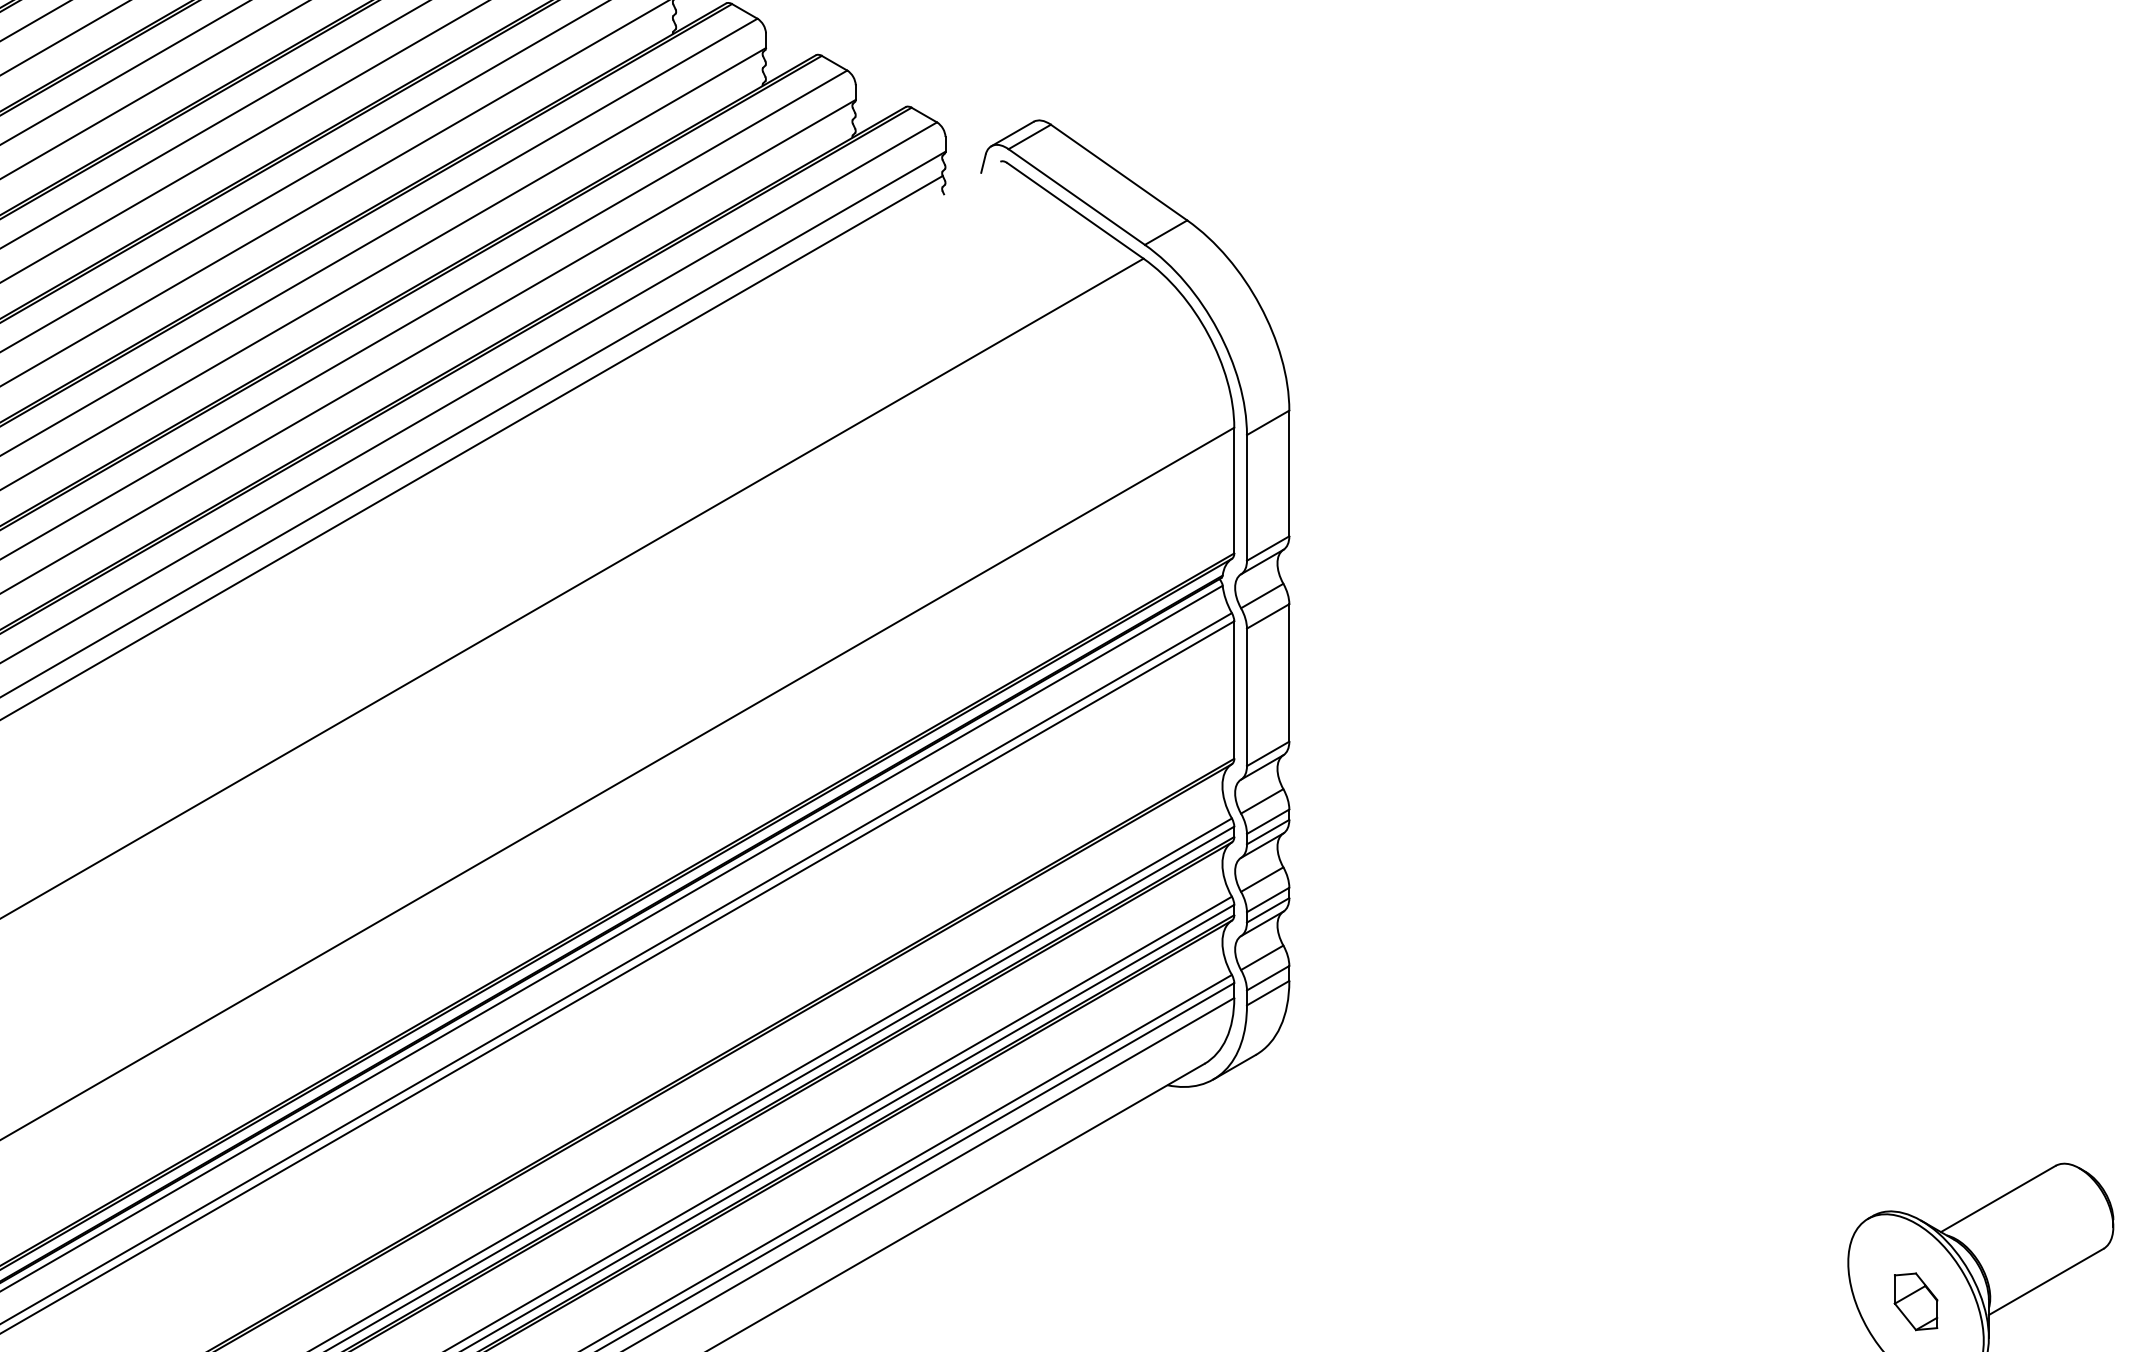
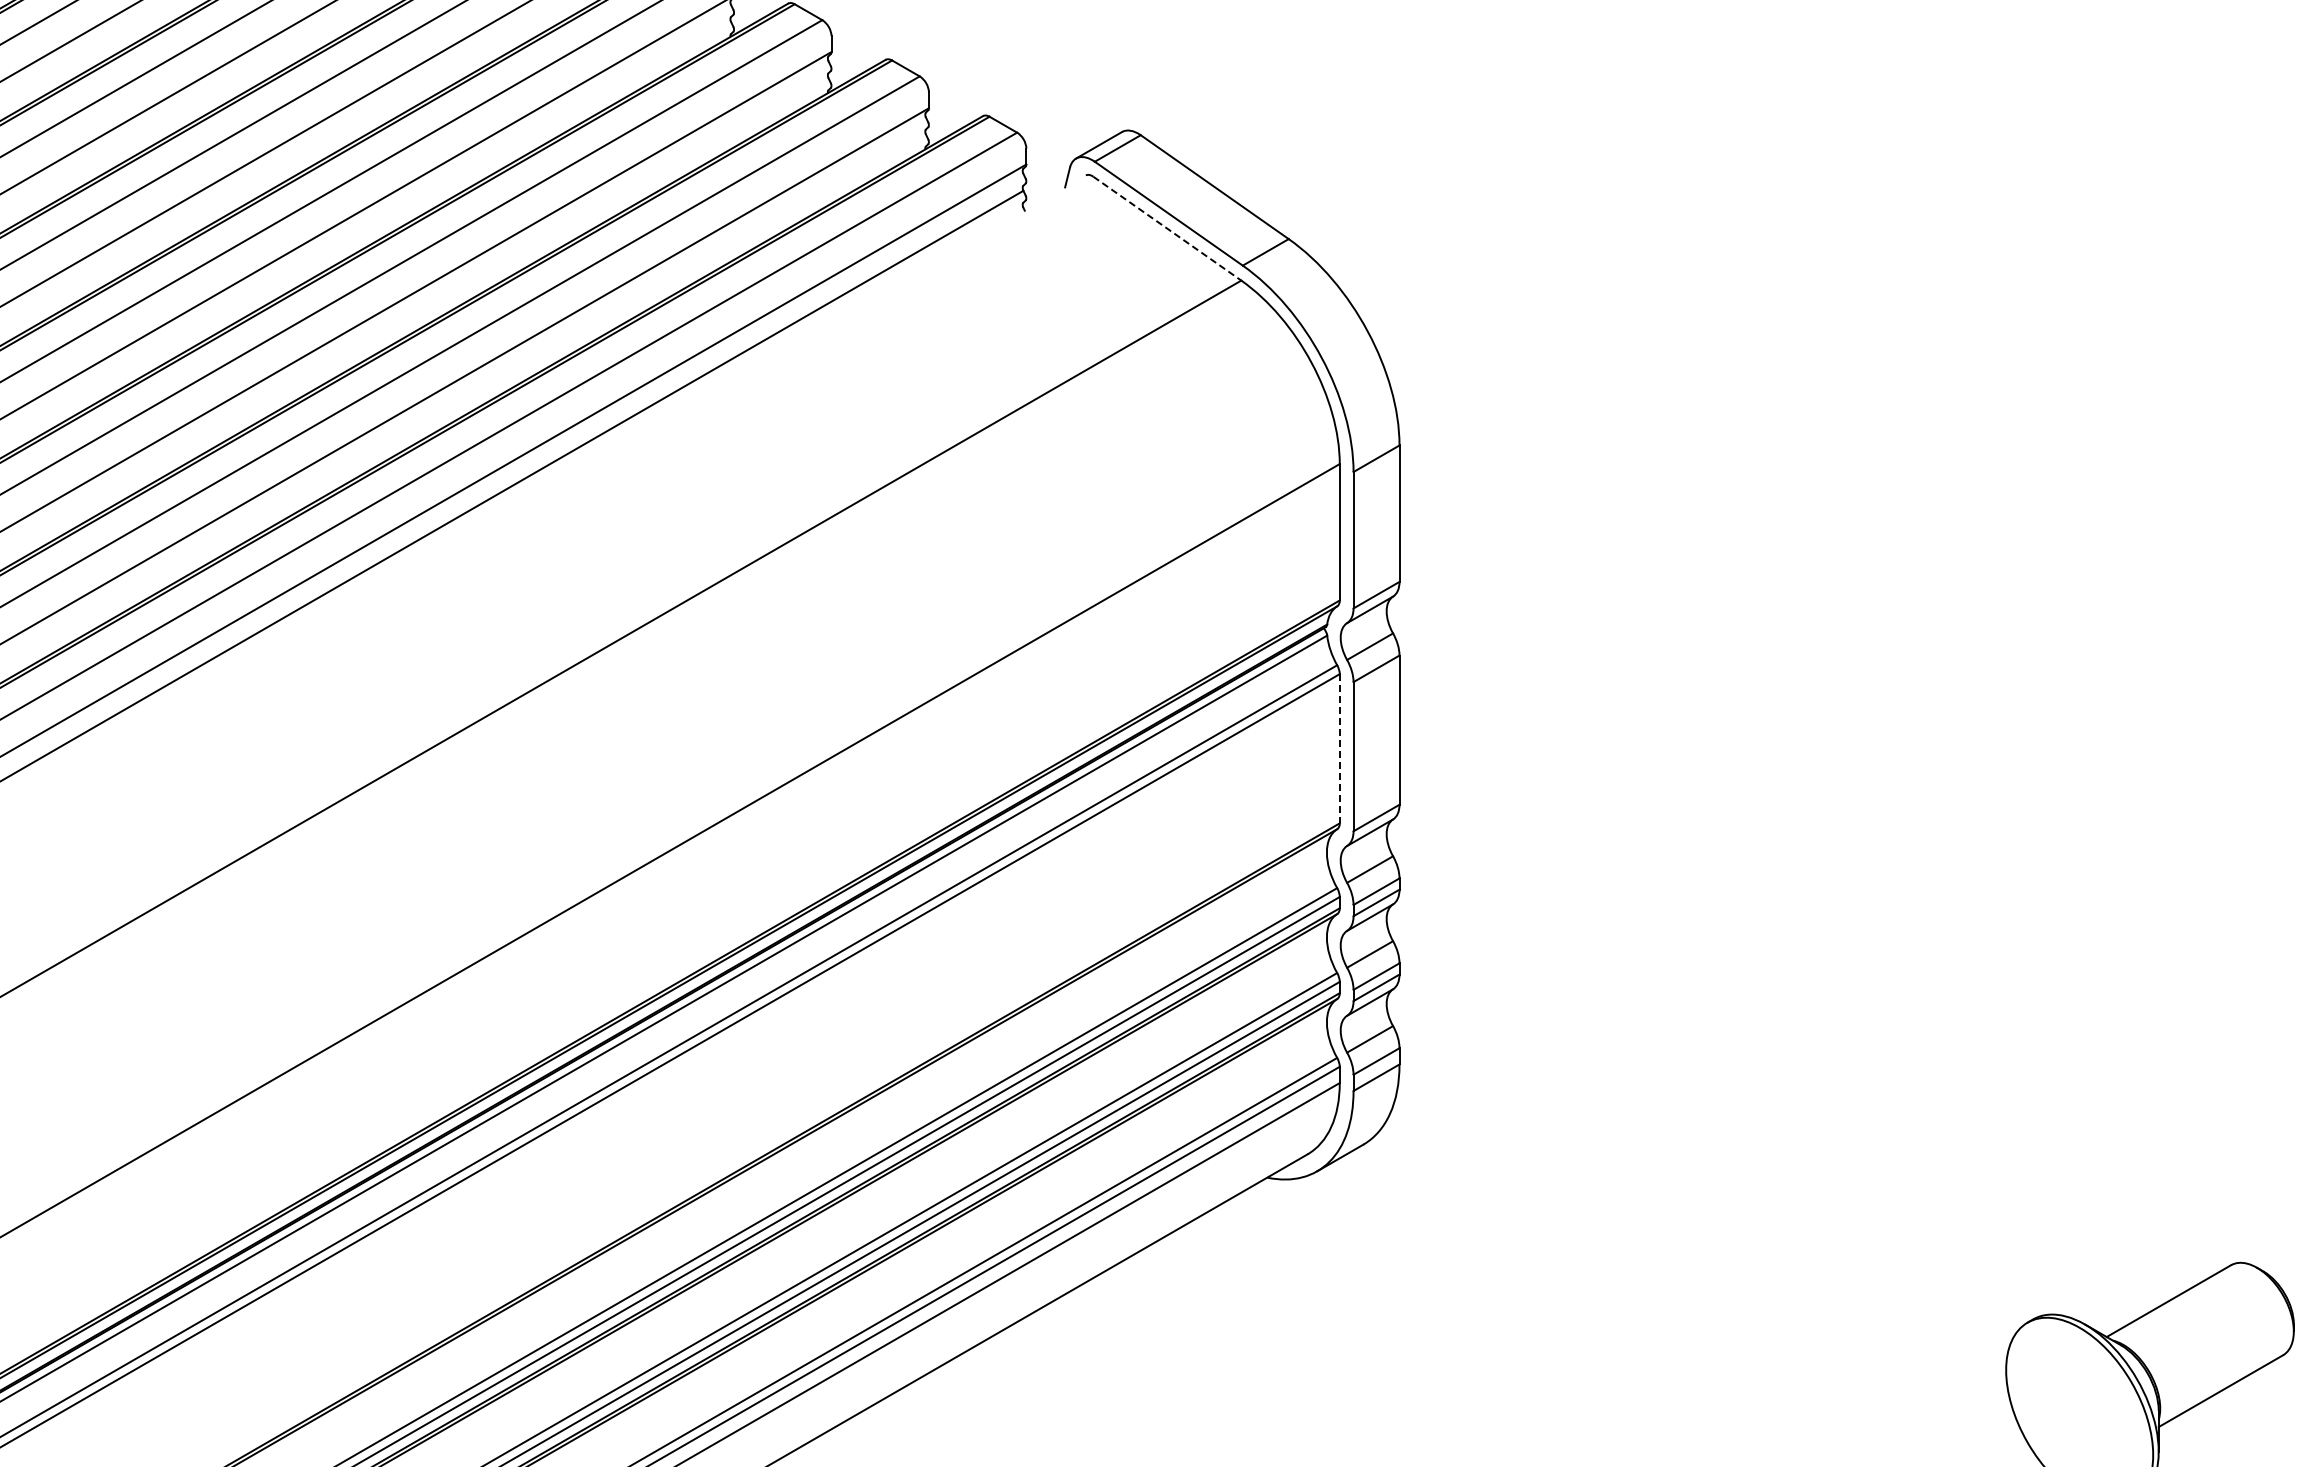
line: (1075, 210) -> (1167, 228), solid -> dashed
line: (1234, 689) -> (1339, 748), solid -> dashed
part: (1915, 1301) -> (2079, 1412), removed

